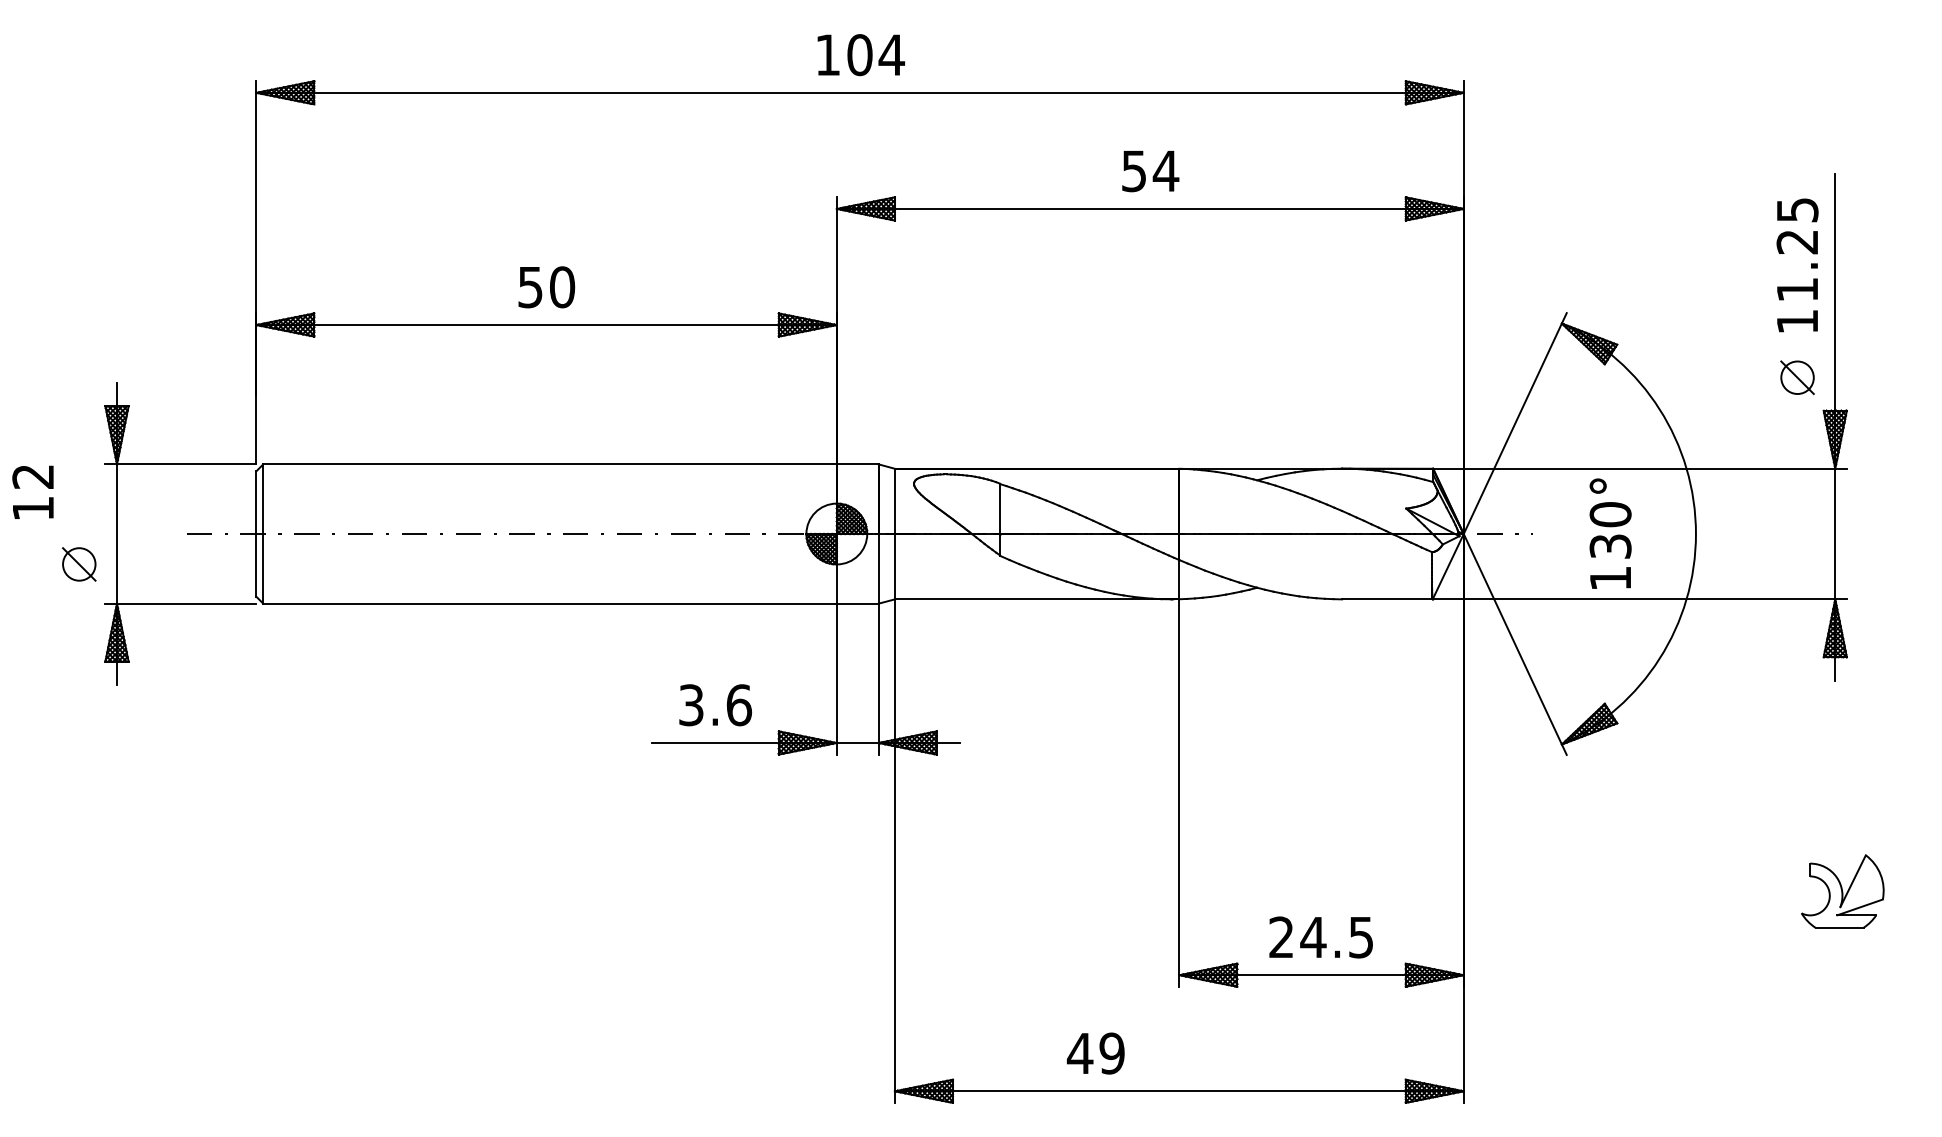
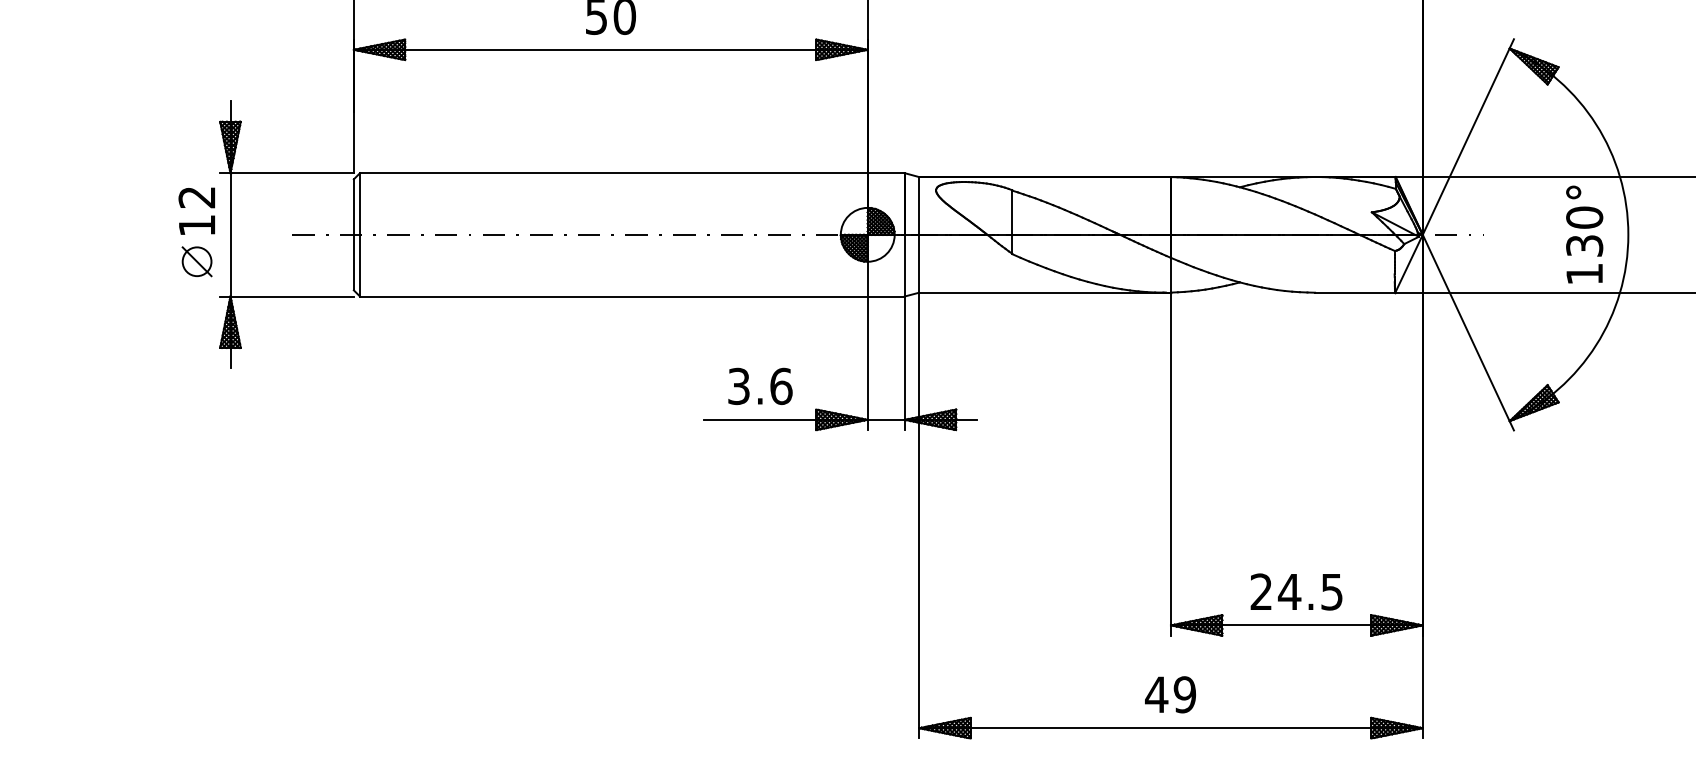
text: (32, 491) -> (196, 210), moved
text: (1610, 533) -> (1584, 234), moved
text: (1095, 1053) -> (1170, 694), moved

